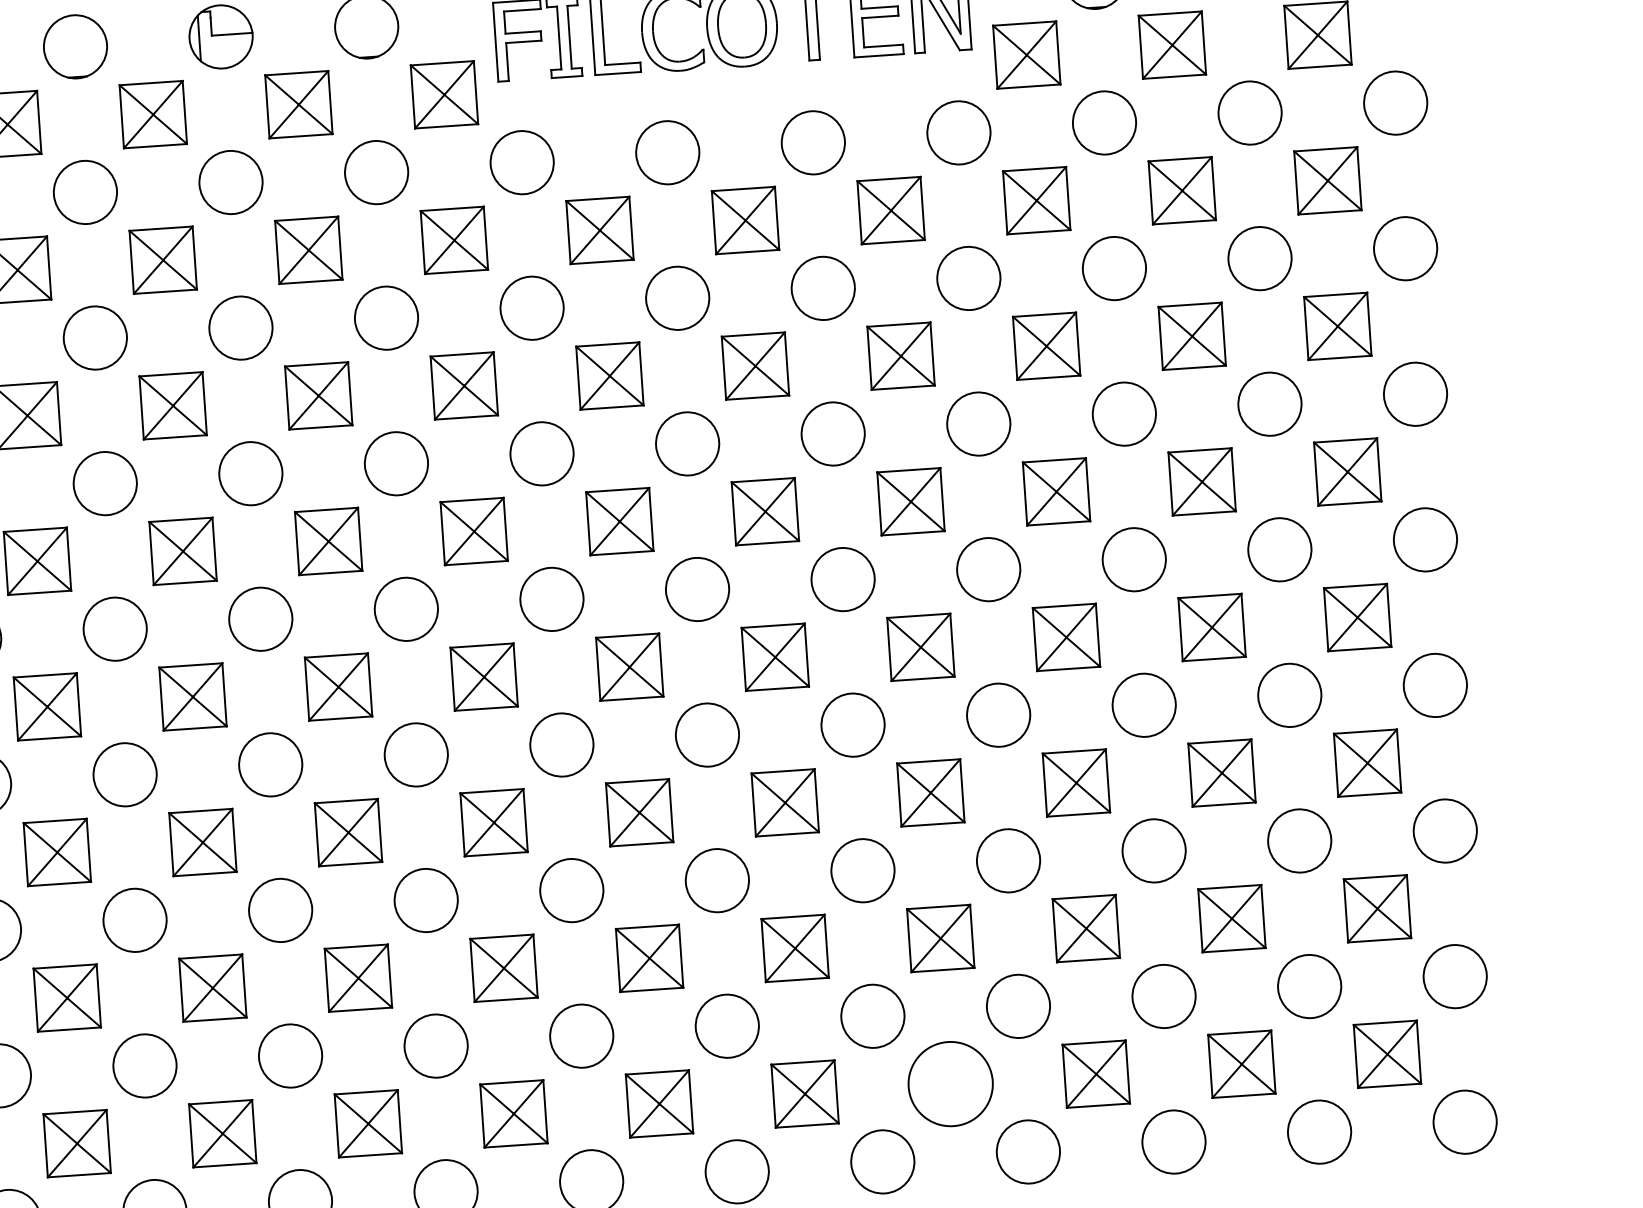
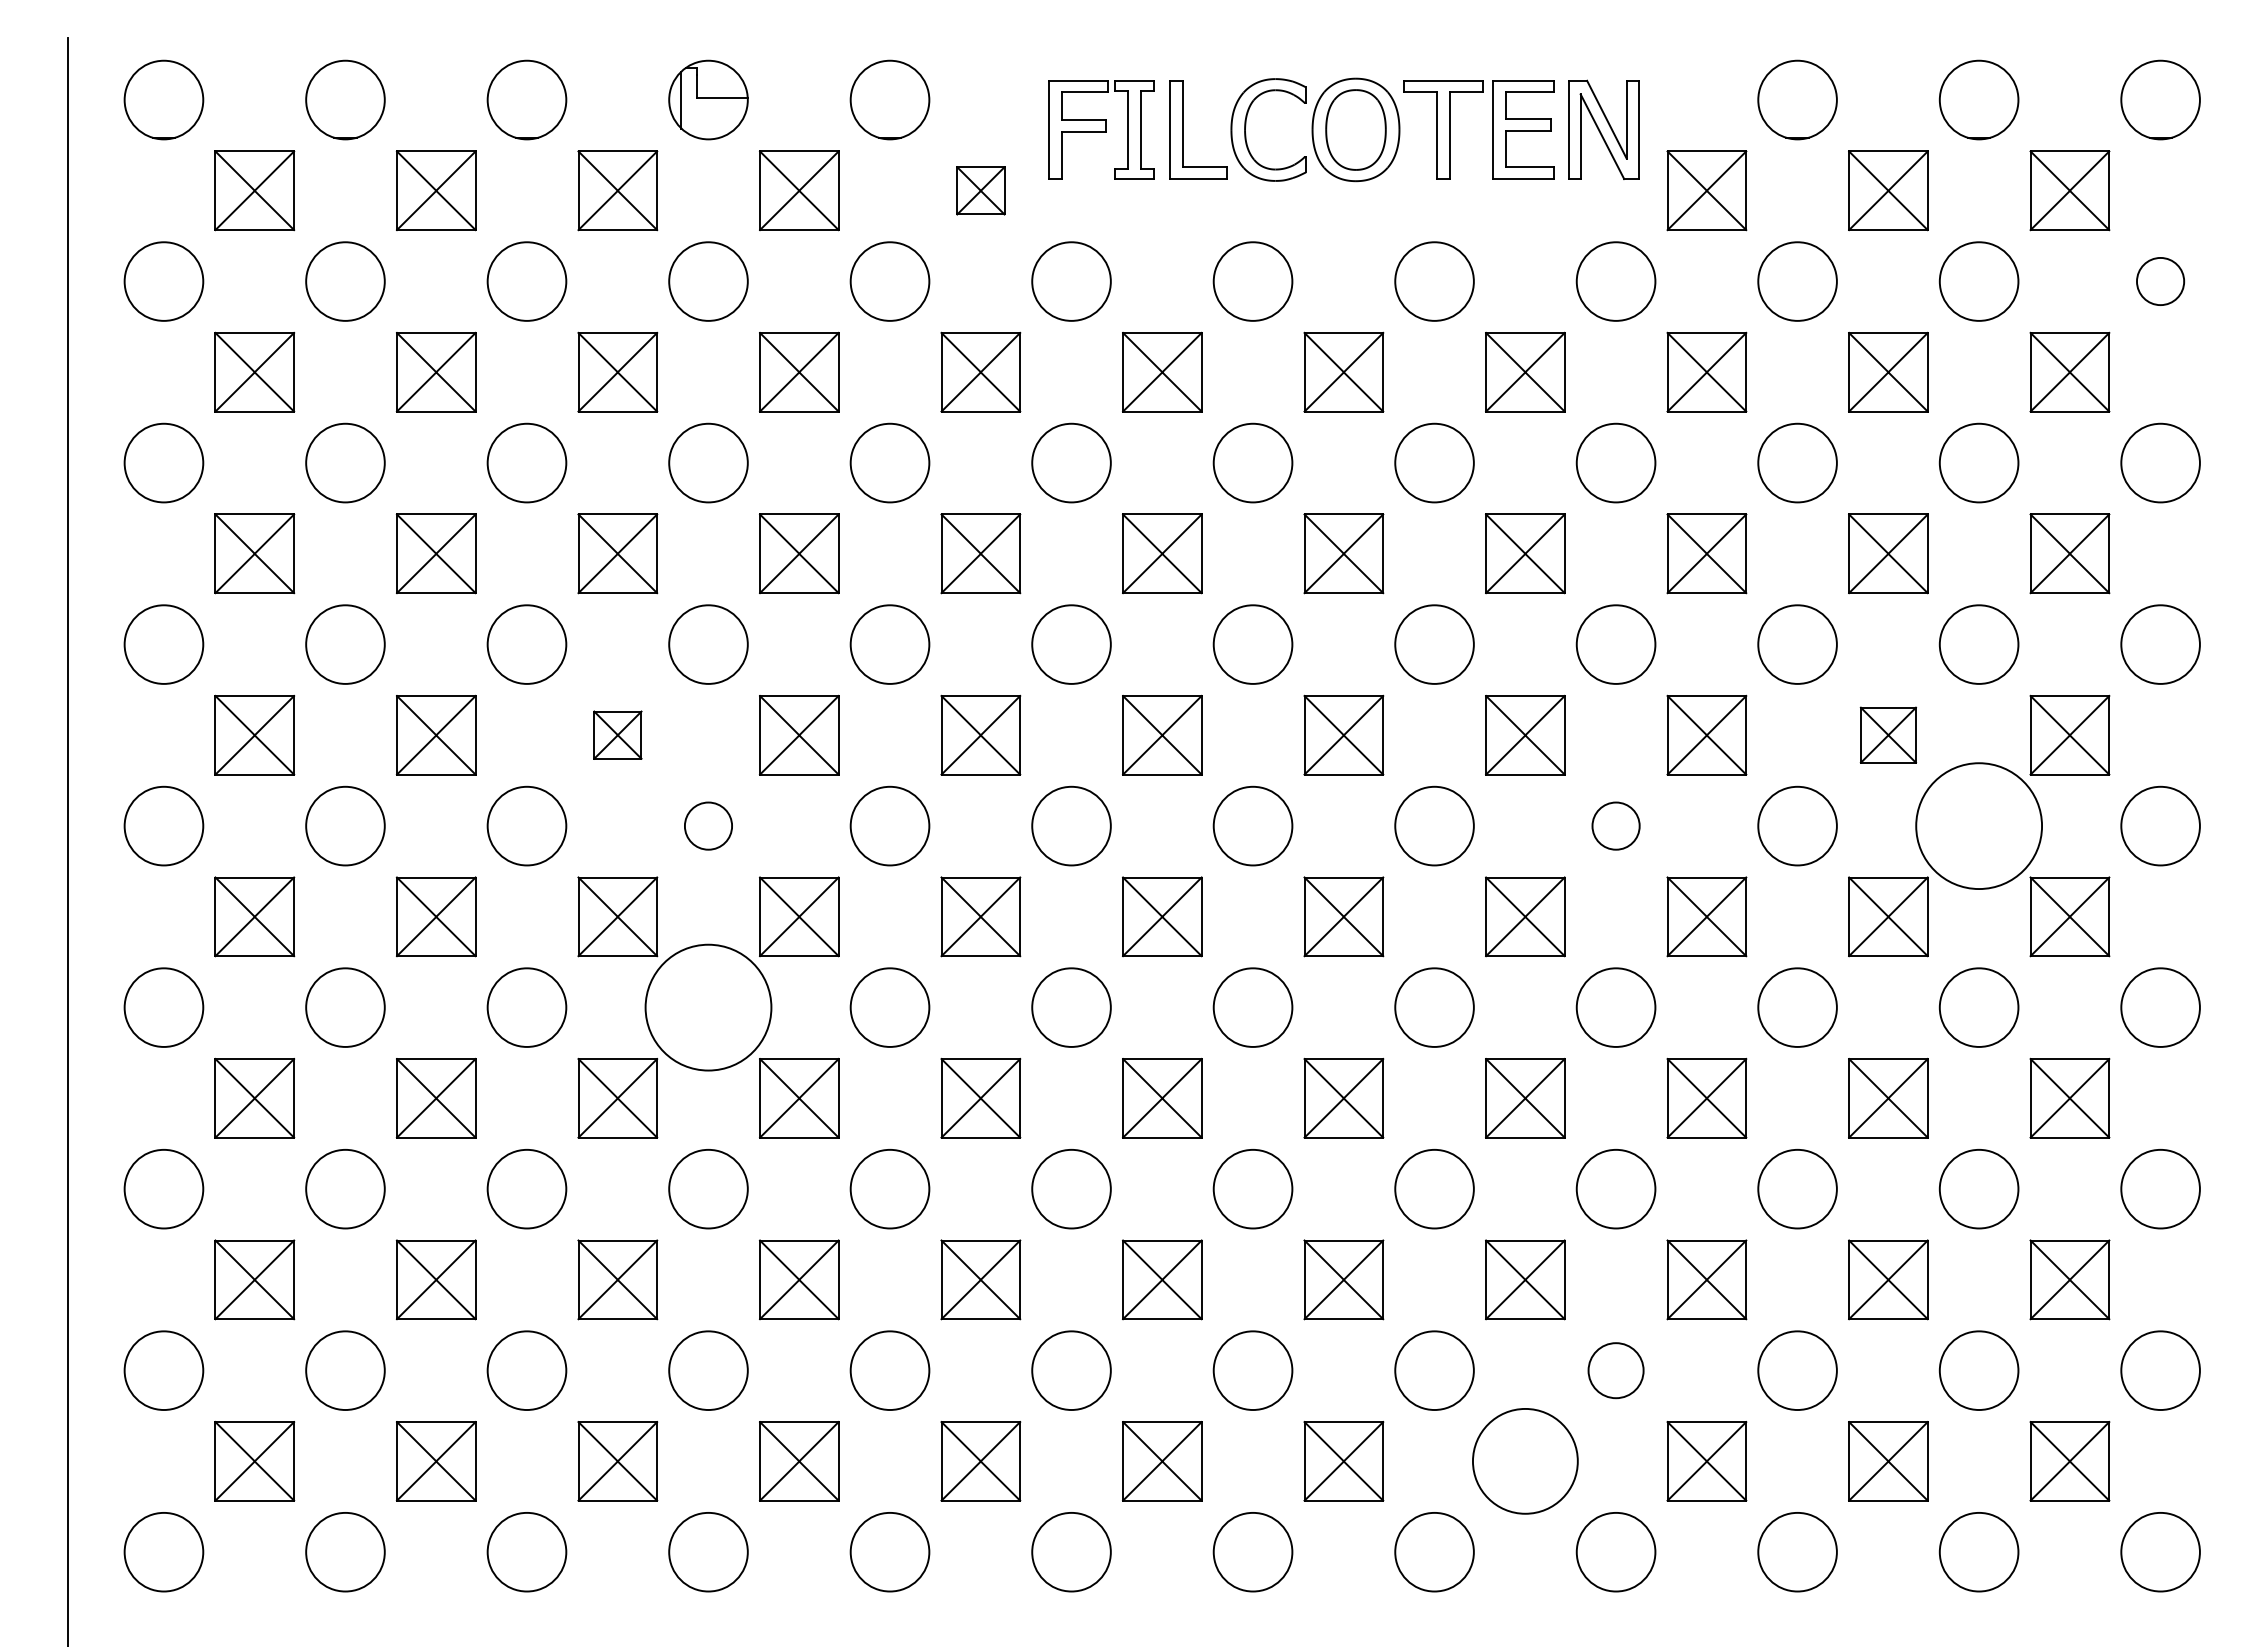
part: (444, 94) -> (980, 190), size x0.6
circle: (1395, 103) -> (2160, 281), size x0.6
part: (1202, 481) -> (1888, 734), size x0.7
circle: (1279, 549) -> (1978, 825), size x1.6
part: (182, 550) -> (617, 734), size x0.6
circle: (988, 569) -> (1615, 825), size x0.6
circle: (260, 618) -> (708, 825), size x0.6
circle: (270, 764) -> (708, 1007), size x1.6
circle: (1018, 1006) -> (1615, 1370), size x0.7

